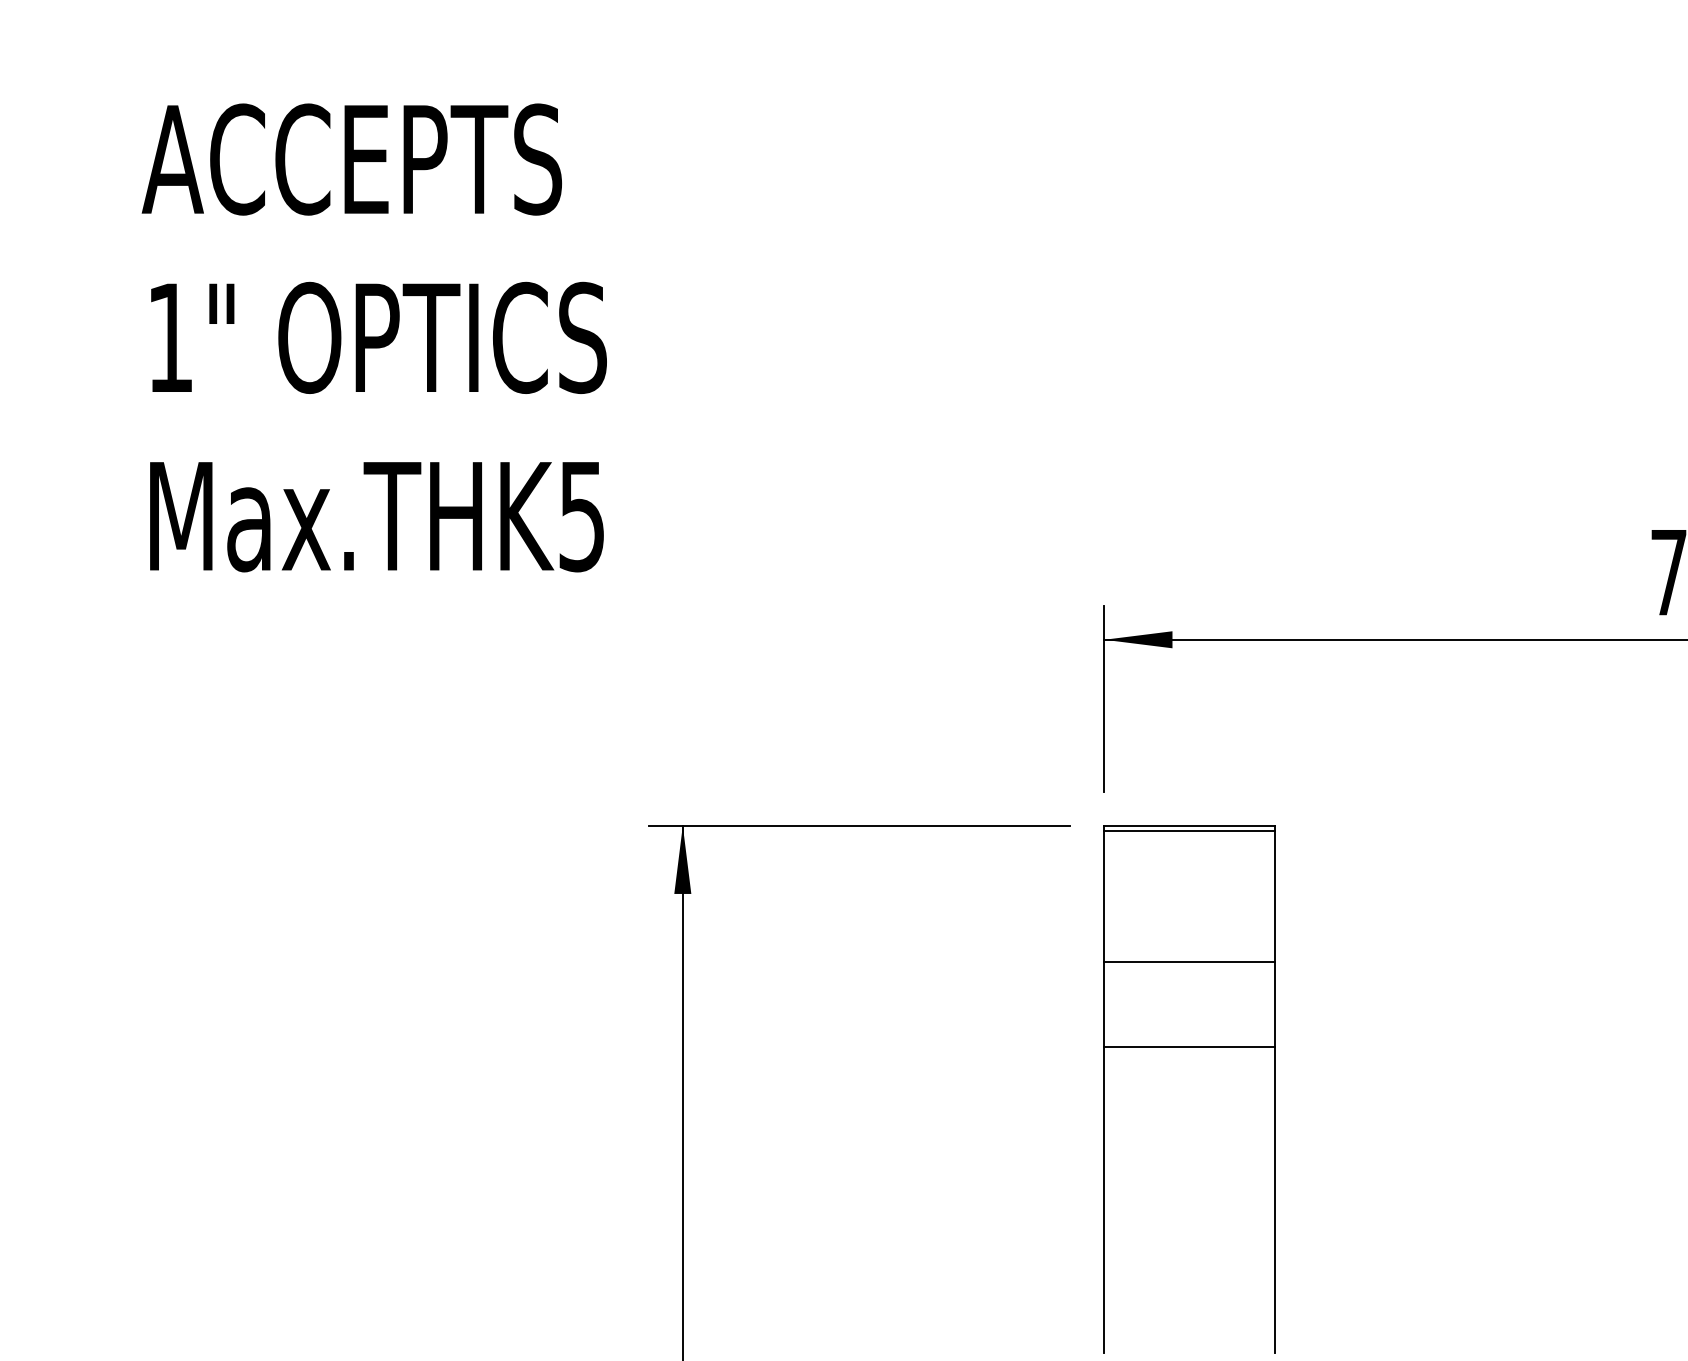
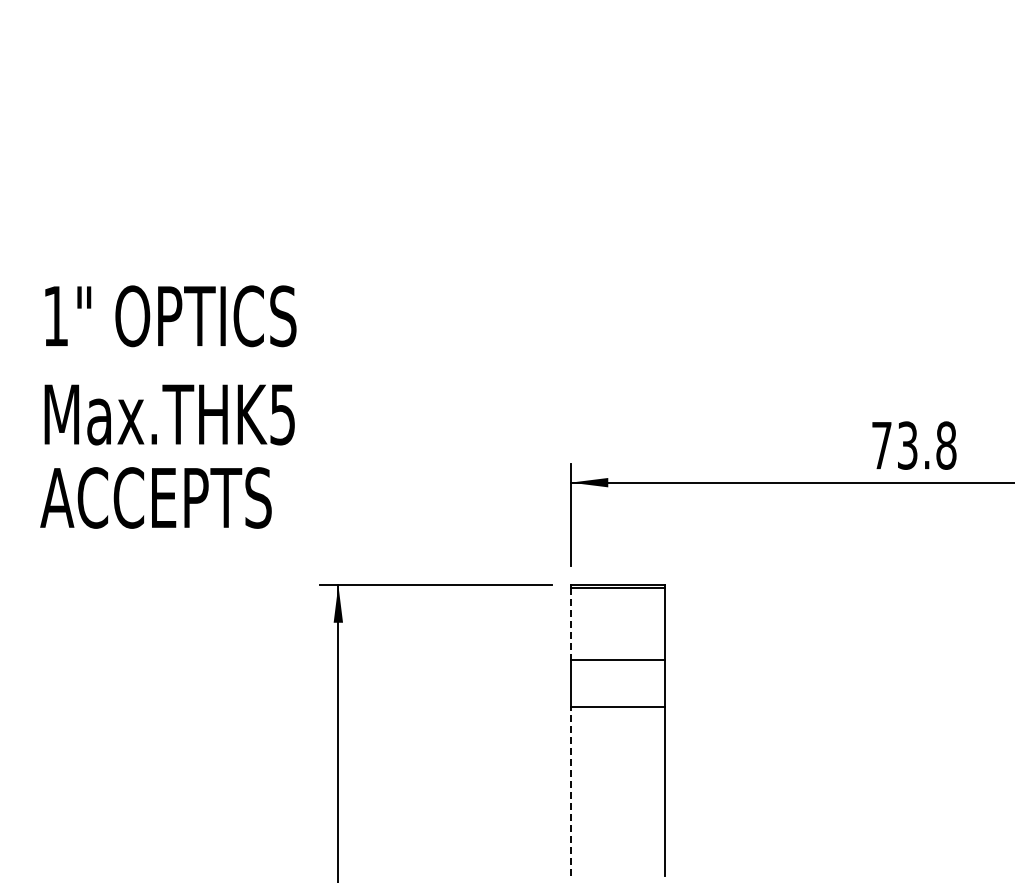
text: (351, 158) -> (155, 497), moved
line: (1103, 897) -> (570, 624), solid -> dashed
line: (1103, 1198) -> (570, 790), solid -> dashed

